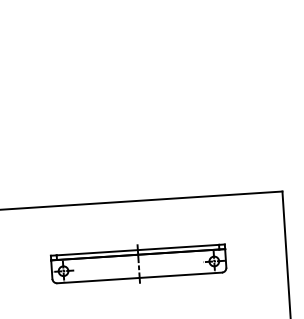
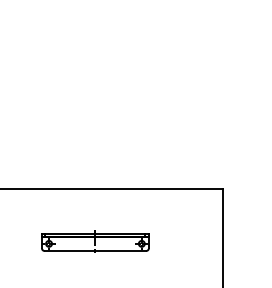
part: (138, 262) -> (95, 241), size x0.71

